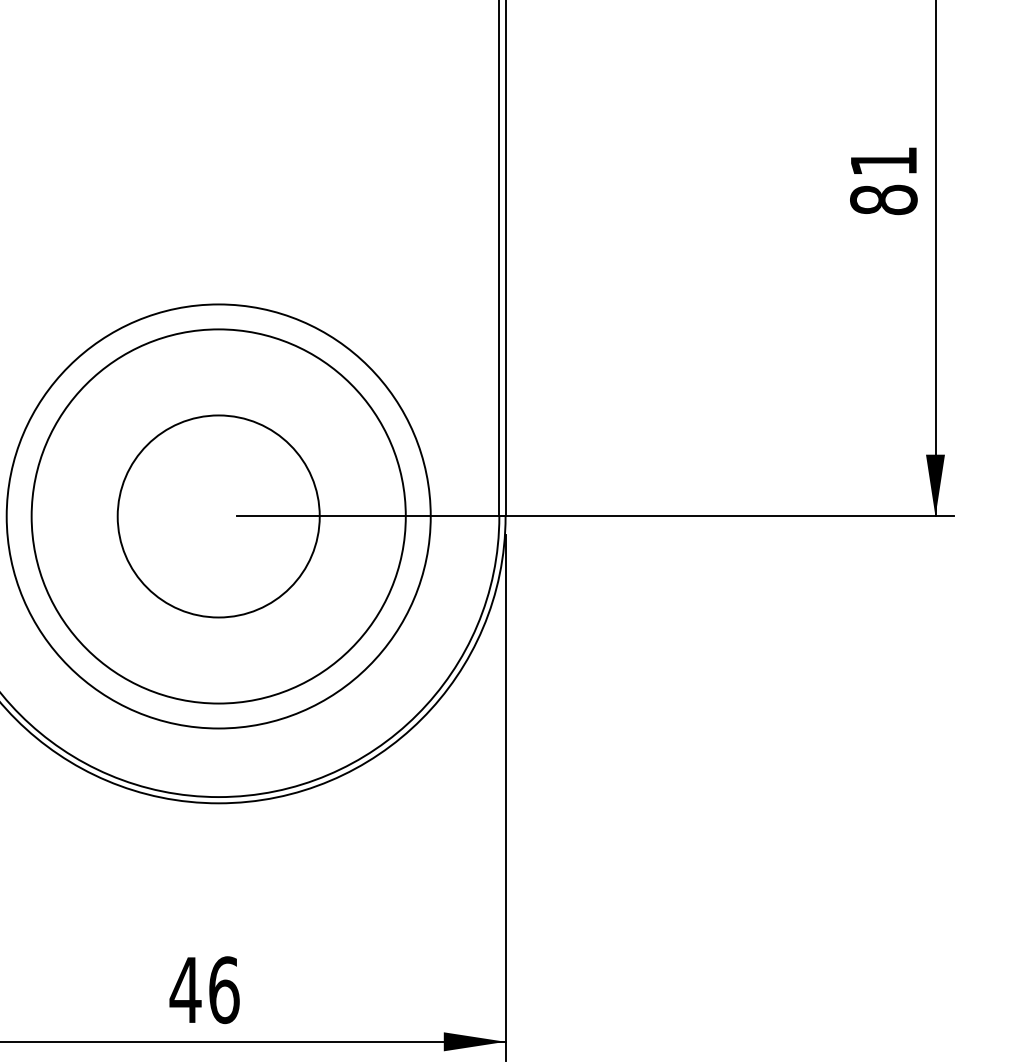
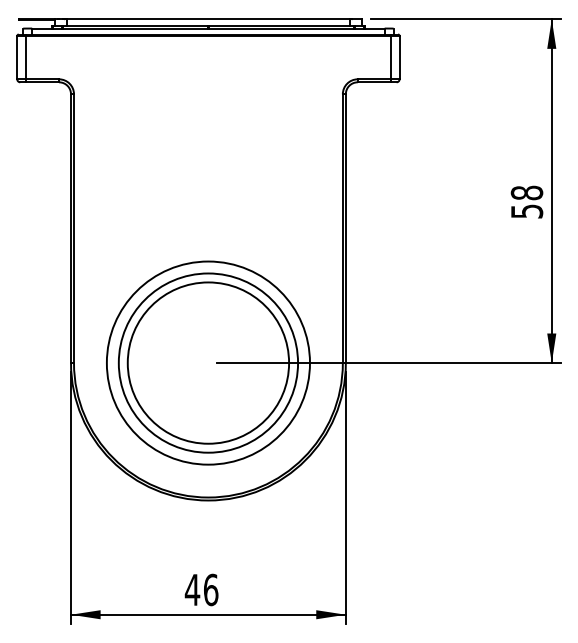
text: (882, 179) -> (526, 201), 81 -> 58
circle: (218, 515) -> (208, 362), size x1.67

